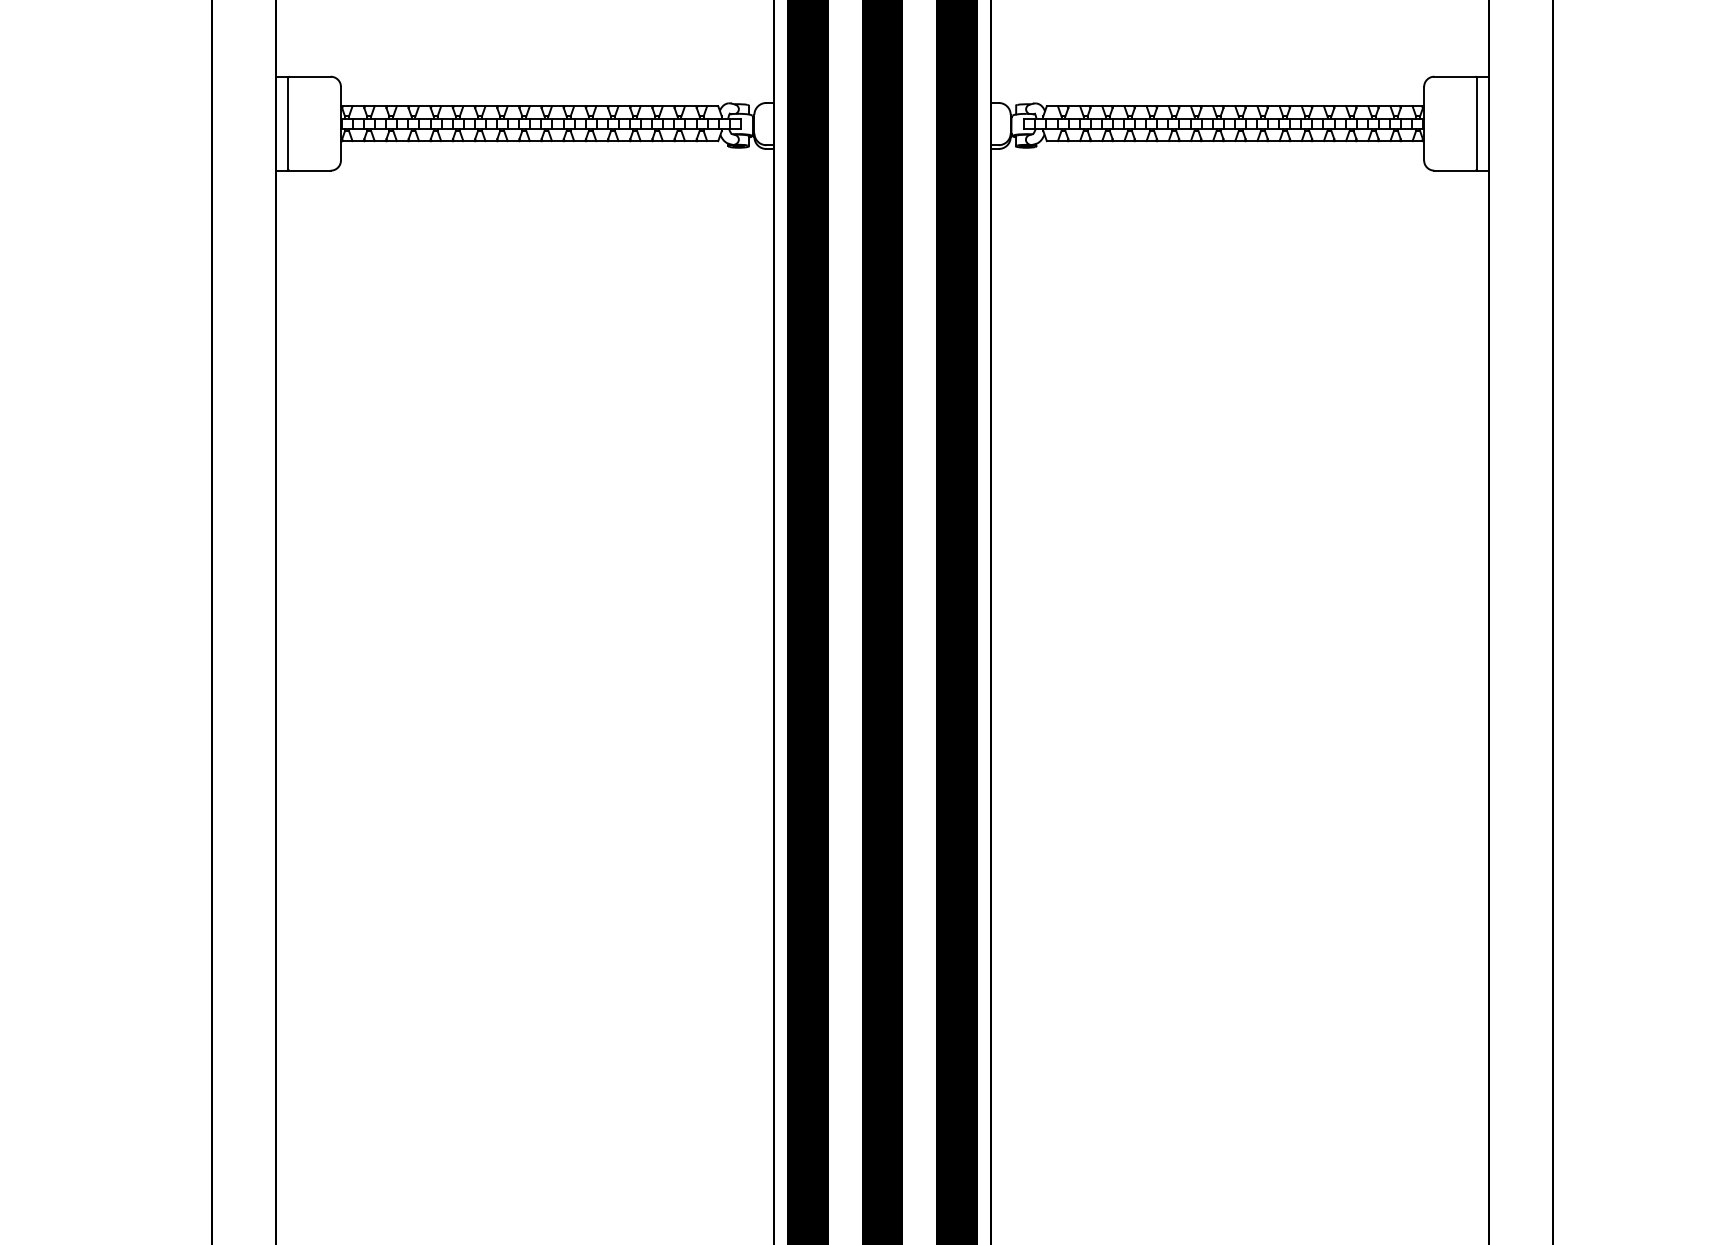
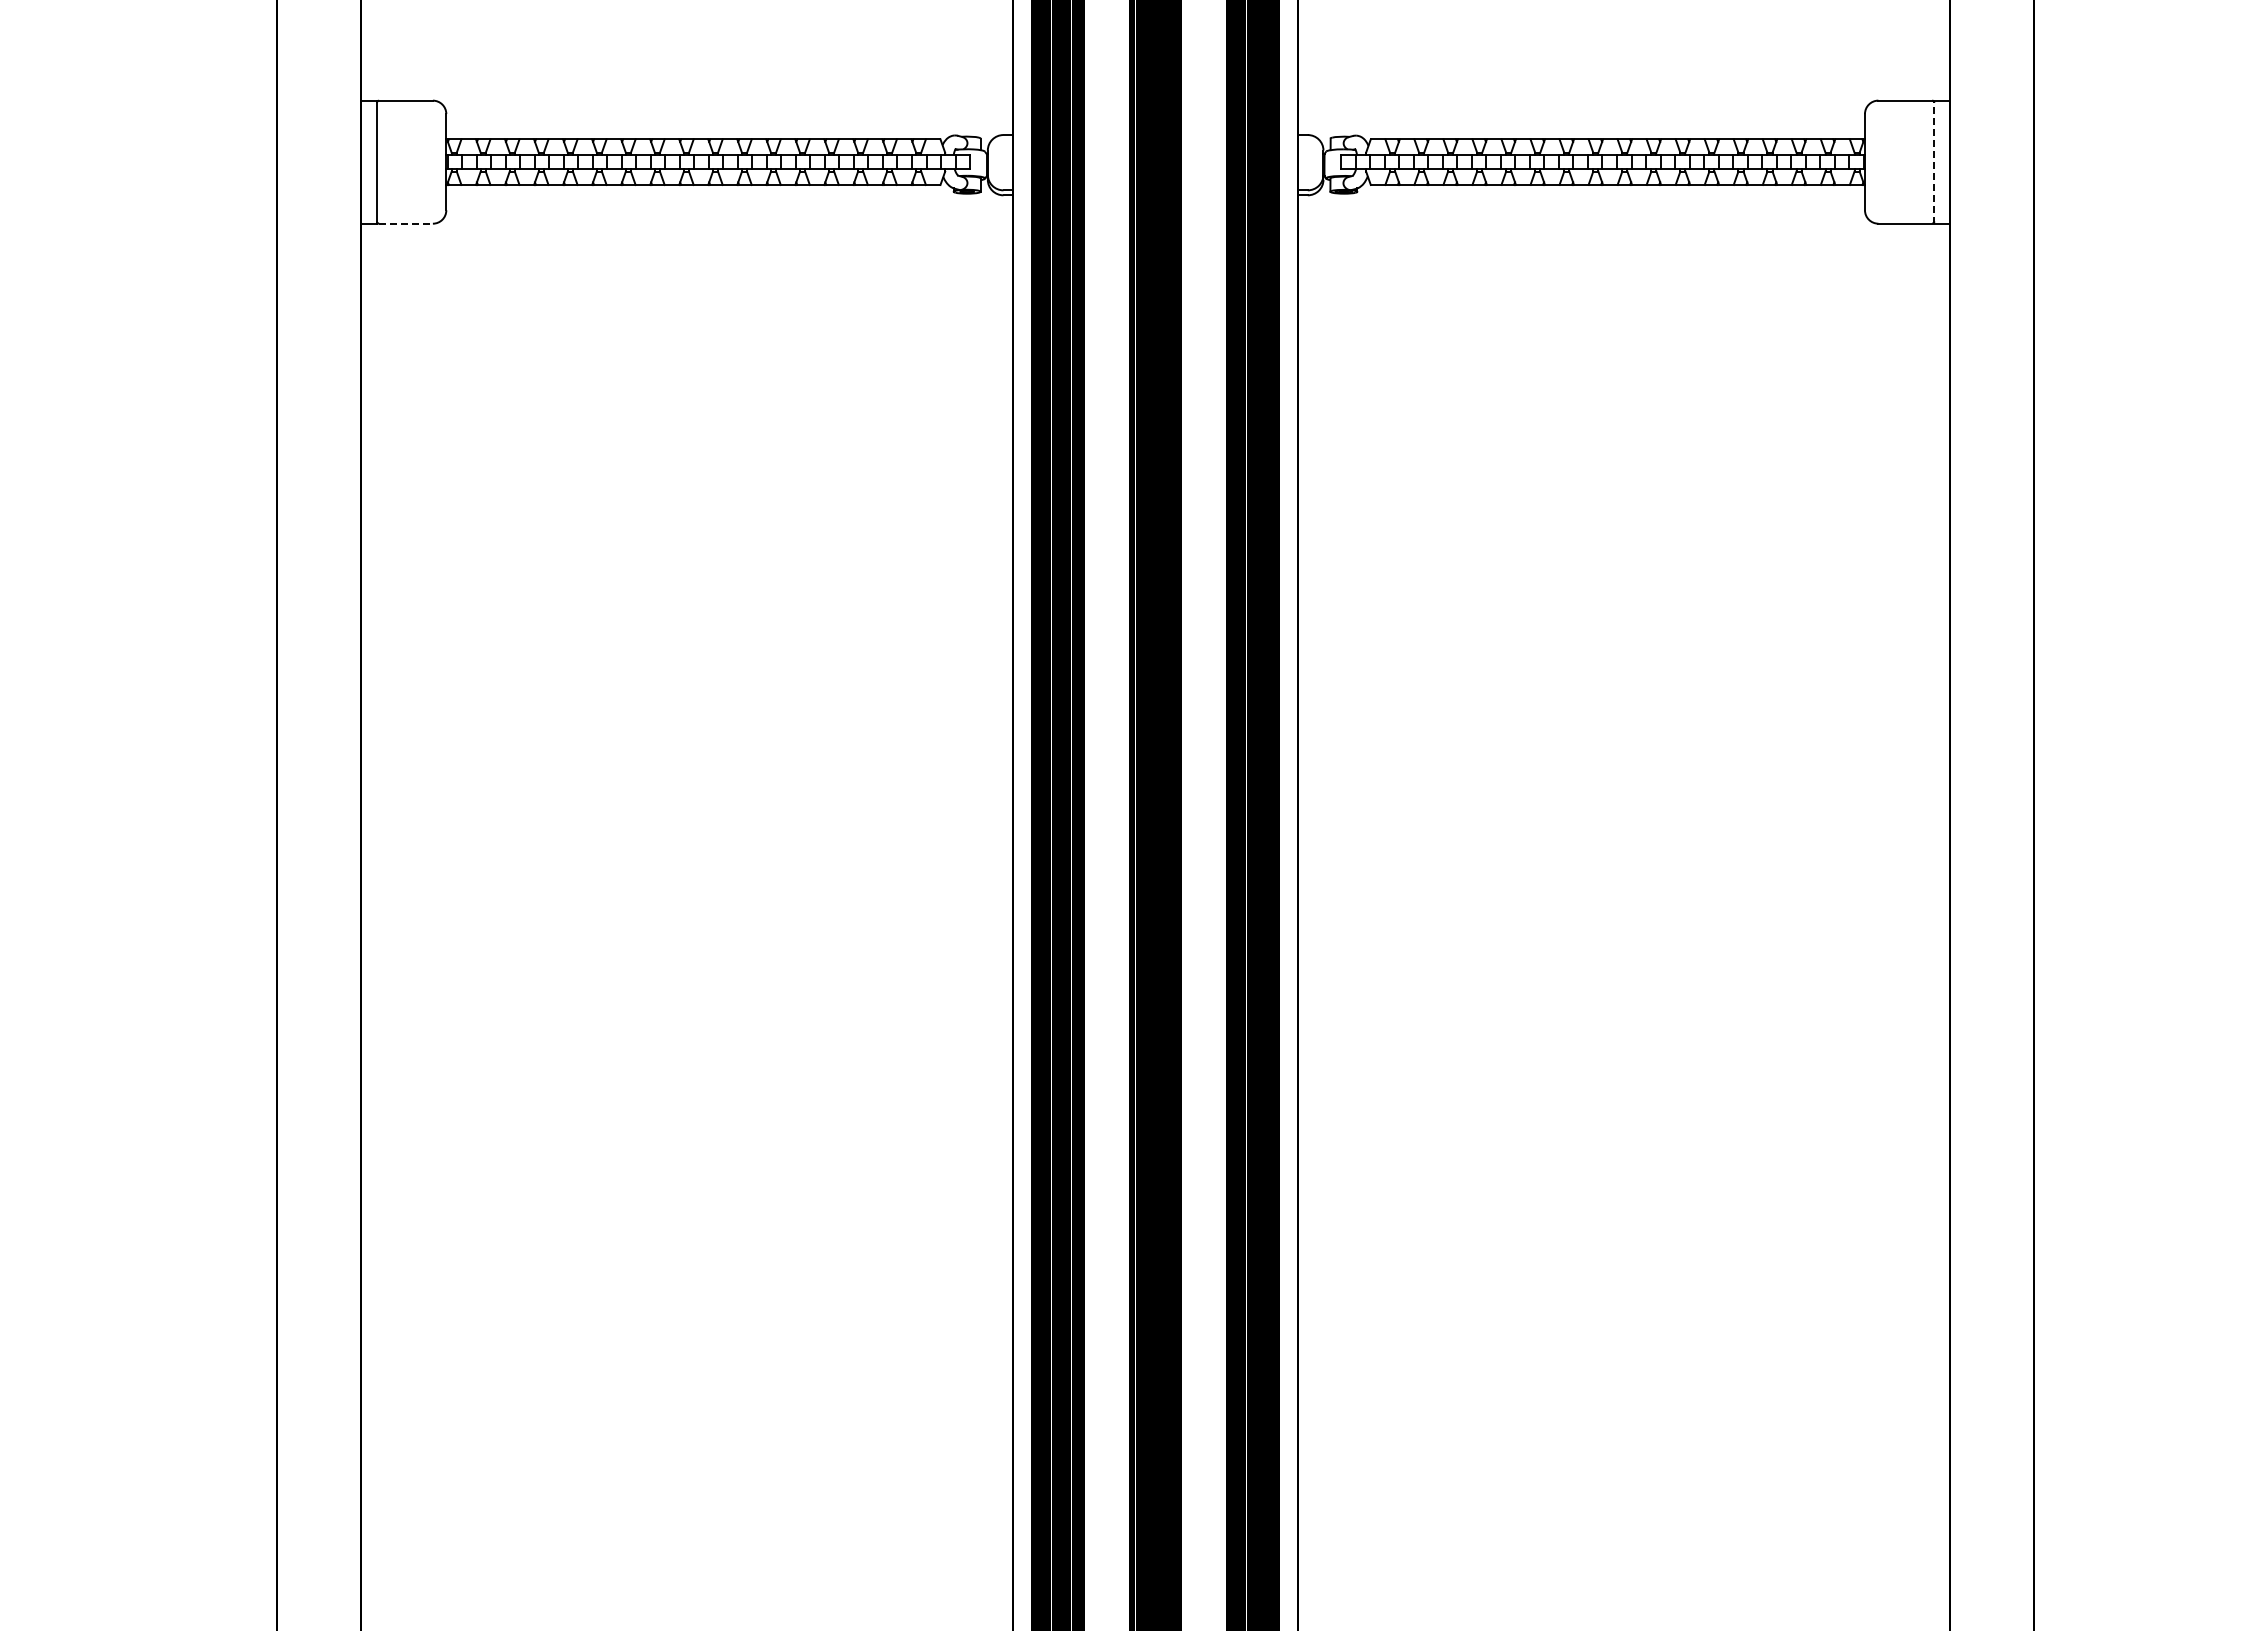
line: (1477, 123) -> (1934, 162), solid -> dashed
line: (310, 170) -> (406, 223), solid -> dashed

